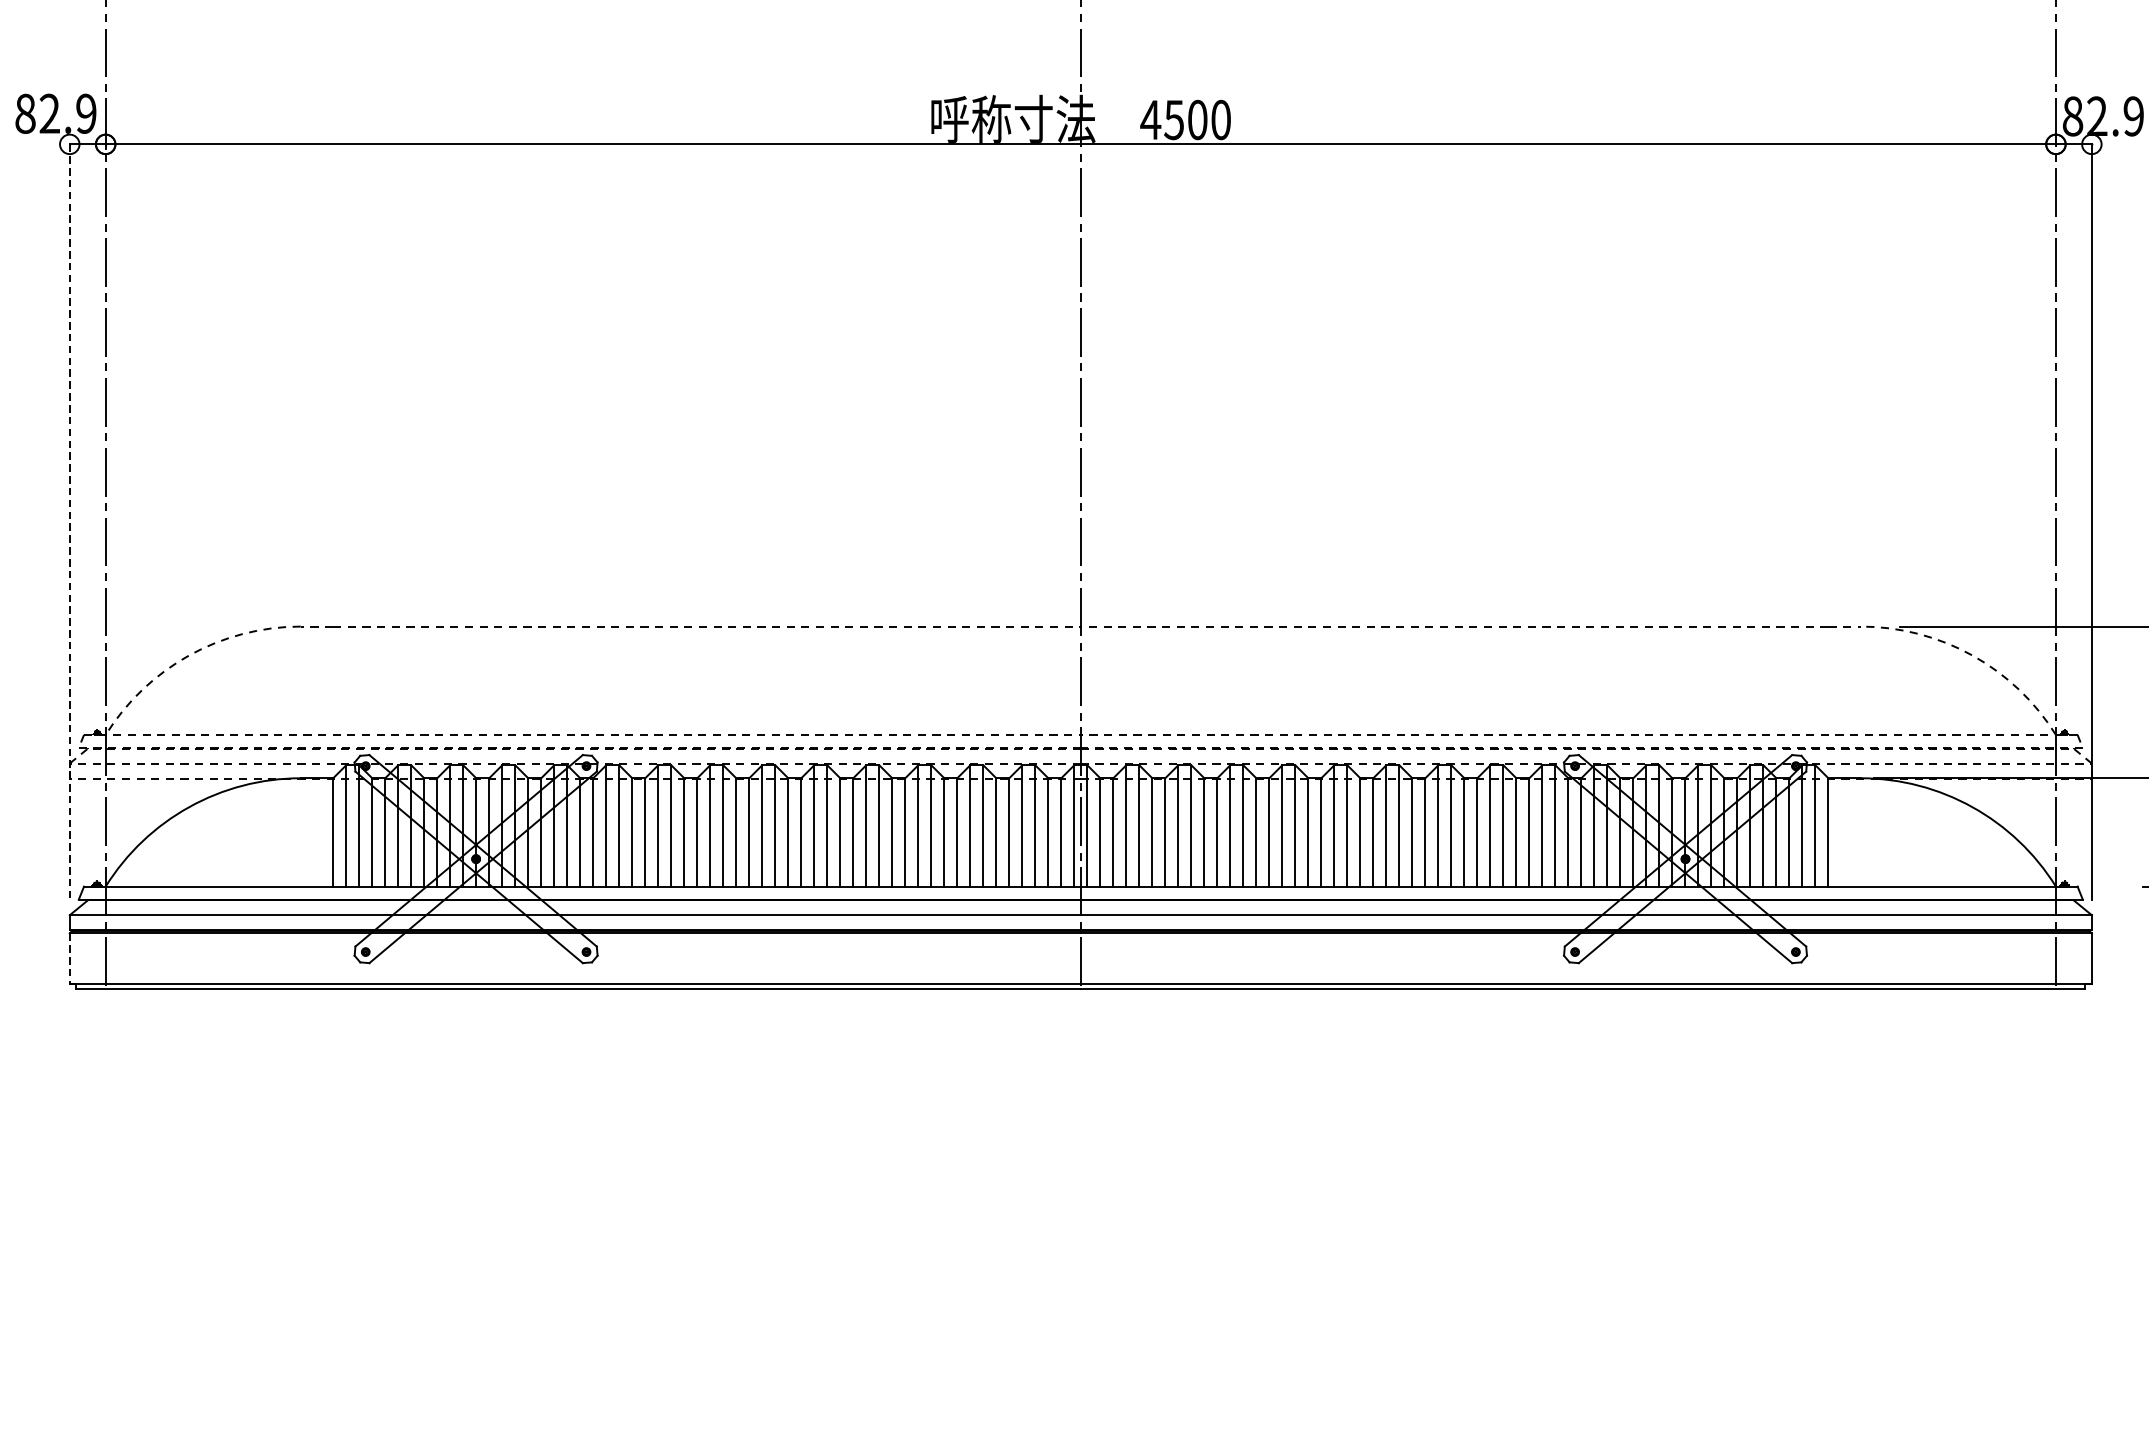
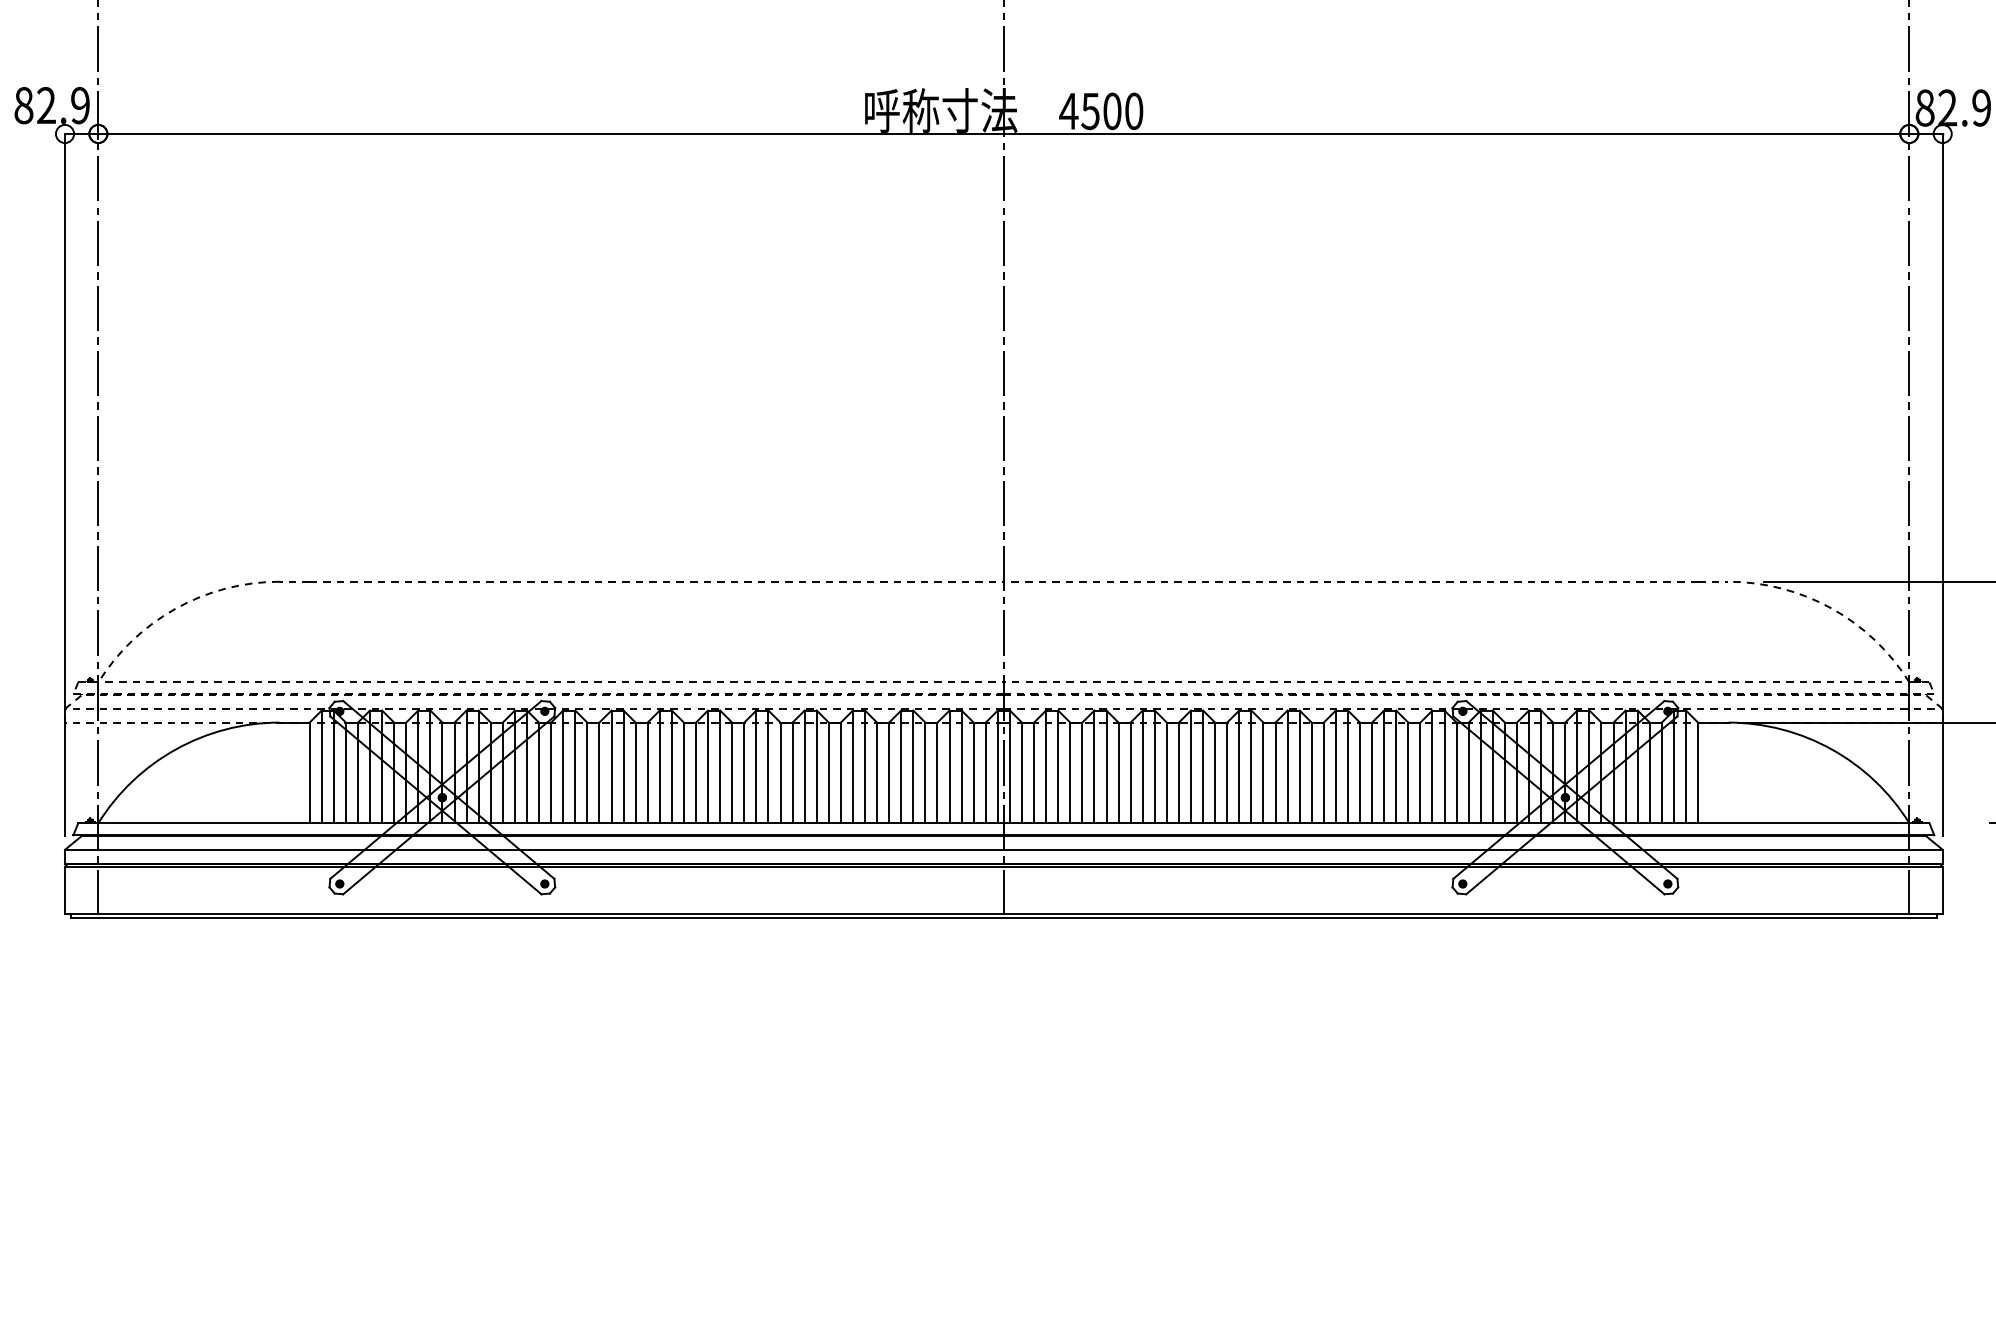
line: (70, 521) -> (65, 484), dashed -> solid
line: (70, 959) -> (65, 890), dashed -> solid

